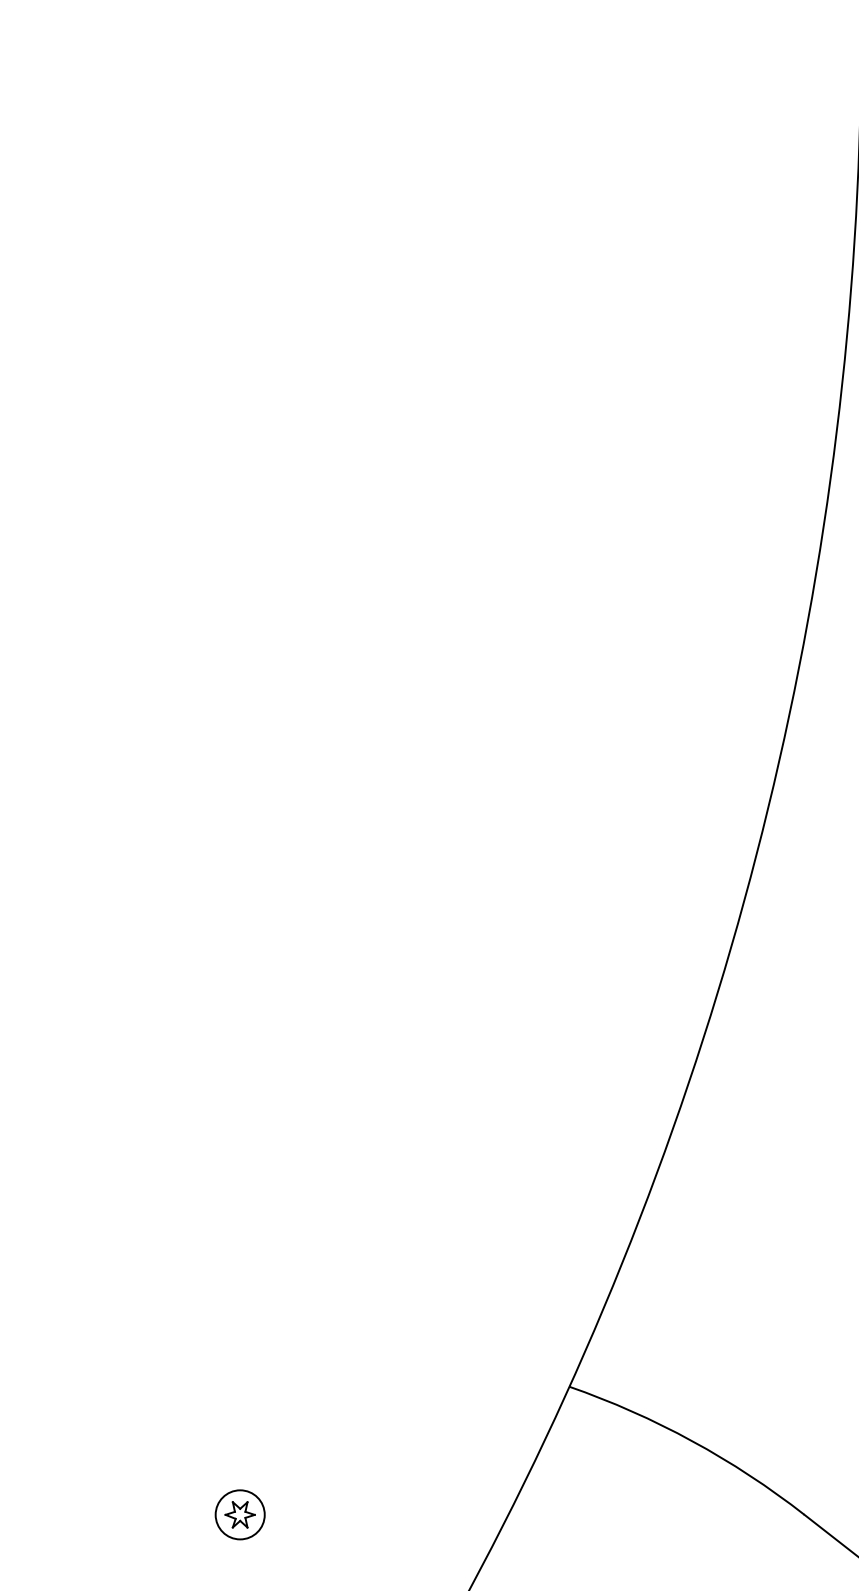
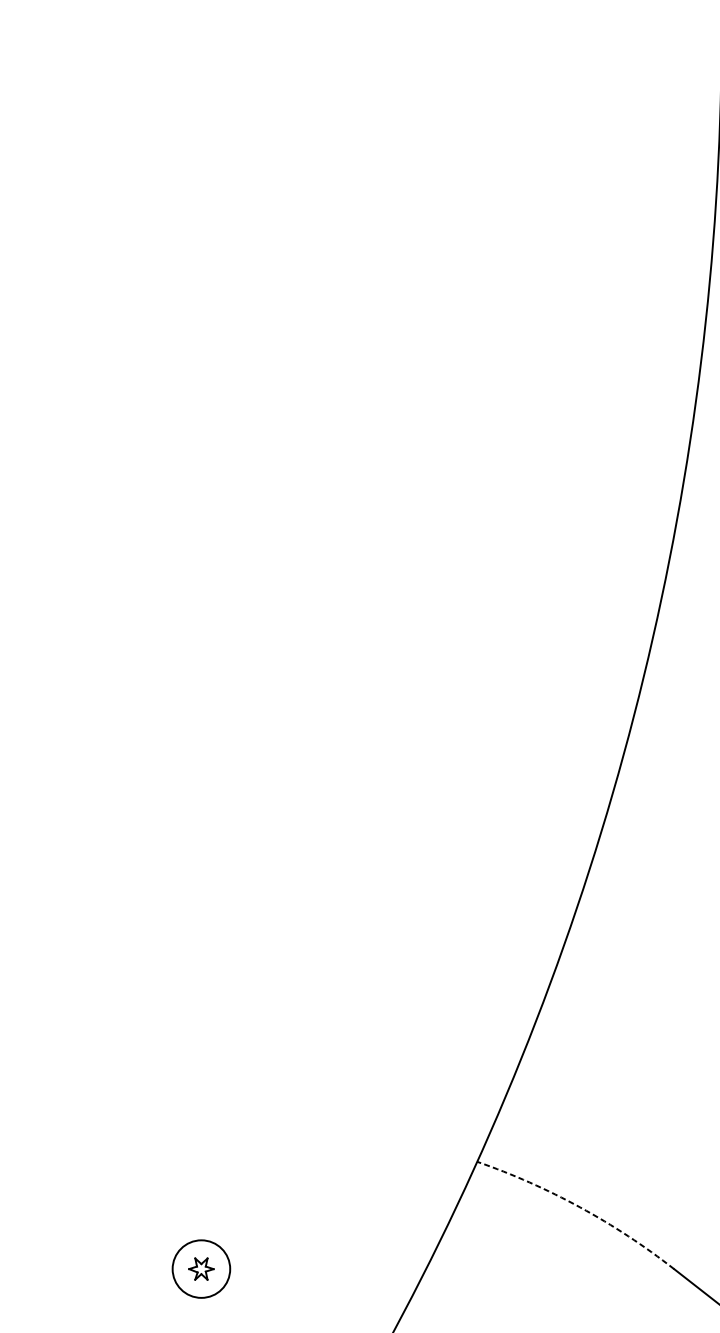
arc: (692, 1441) -> (580, 1207), solid -> dashed
circle: (239, 1514) -> (200, 1268), size x1.4

